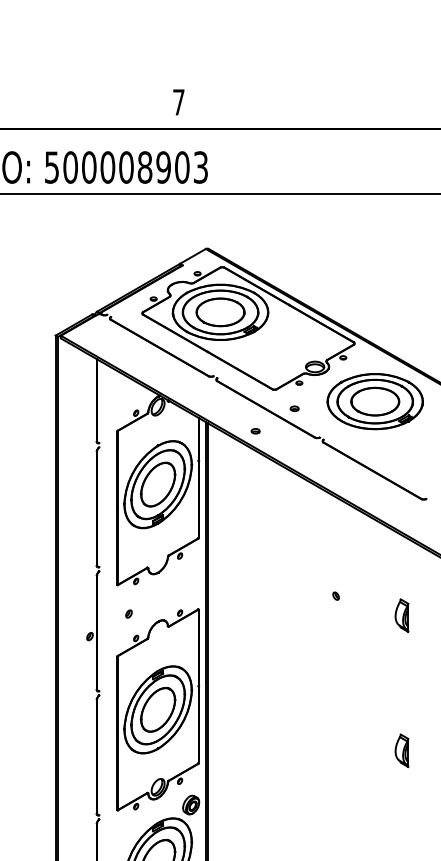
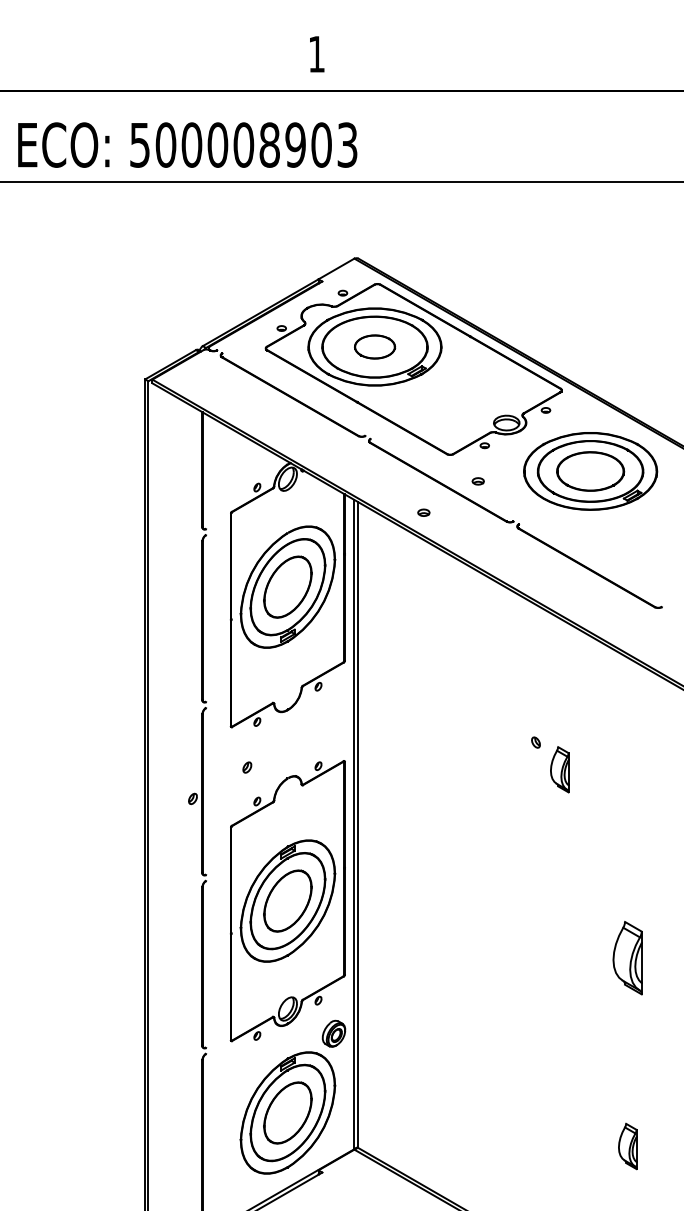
text: (178, 102) -> (316, 54), 7 -> 1
part: (220, 312) -> (374, 346), size x0.6
part: (401, 615) -> (559, 769), moved
part: (401, 750) -> (627, 957), size x1.6

